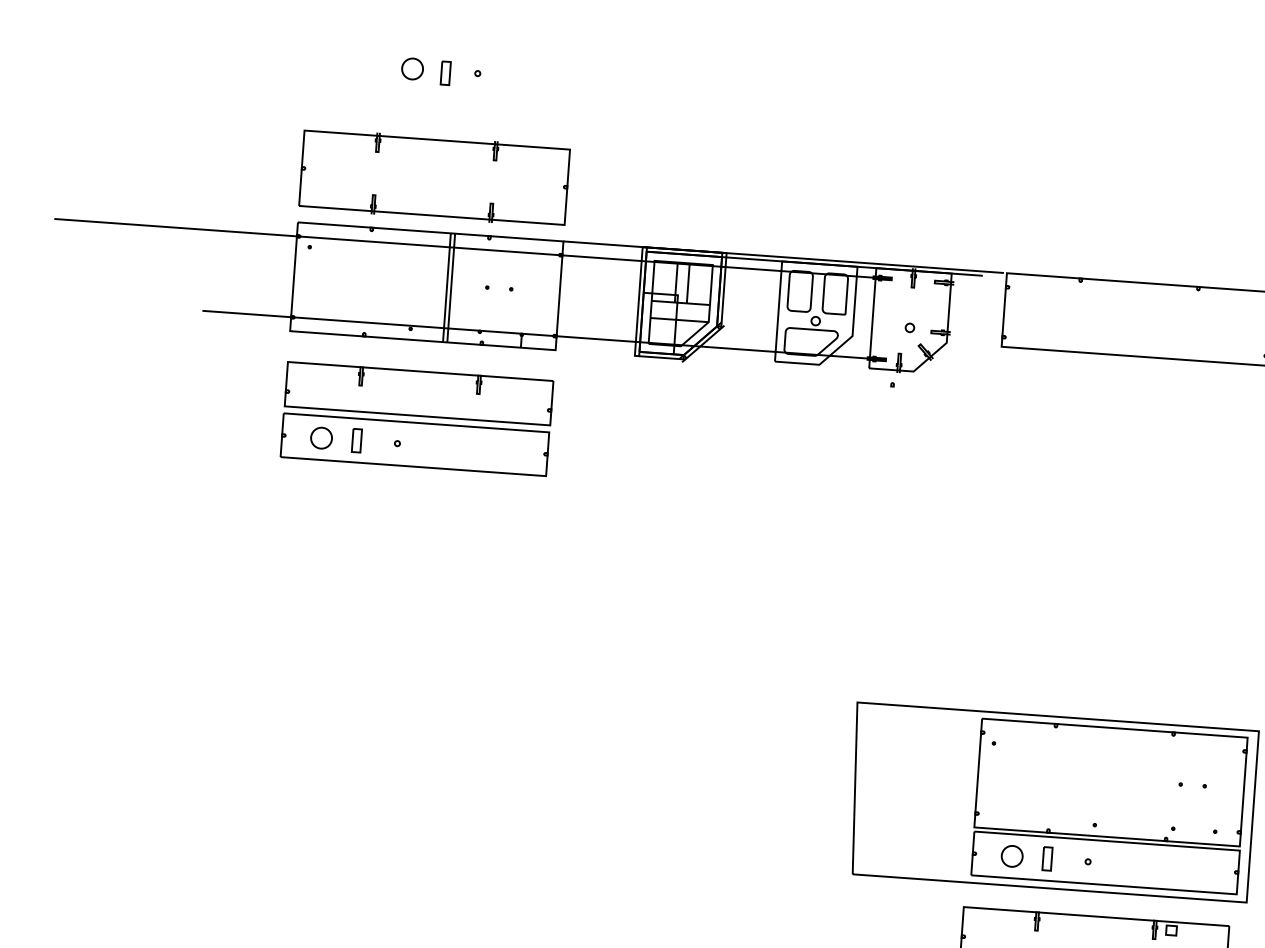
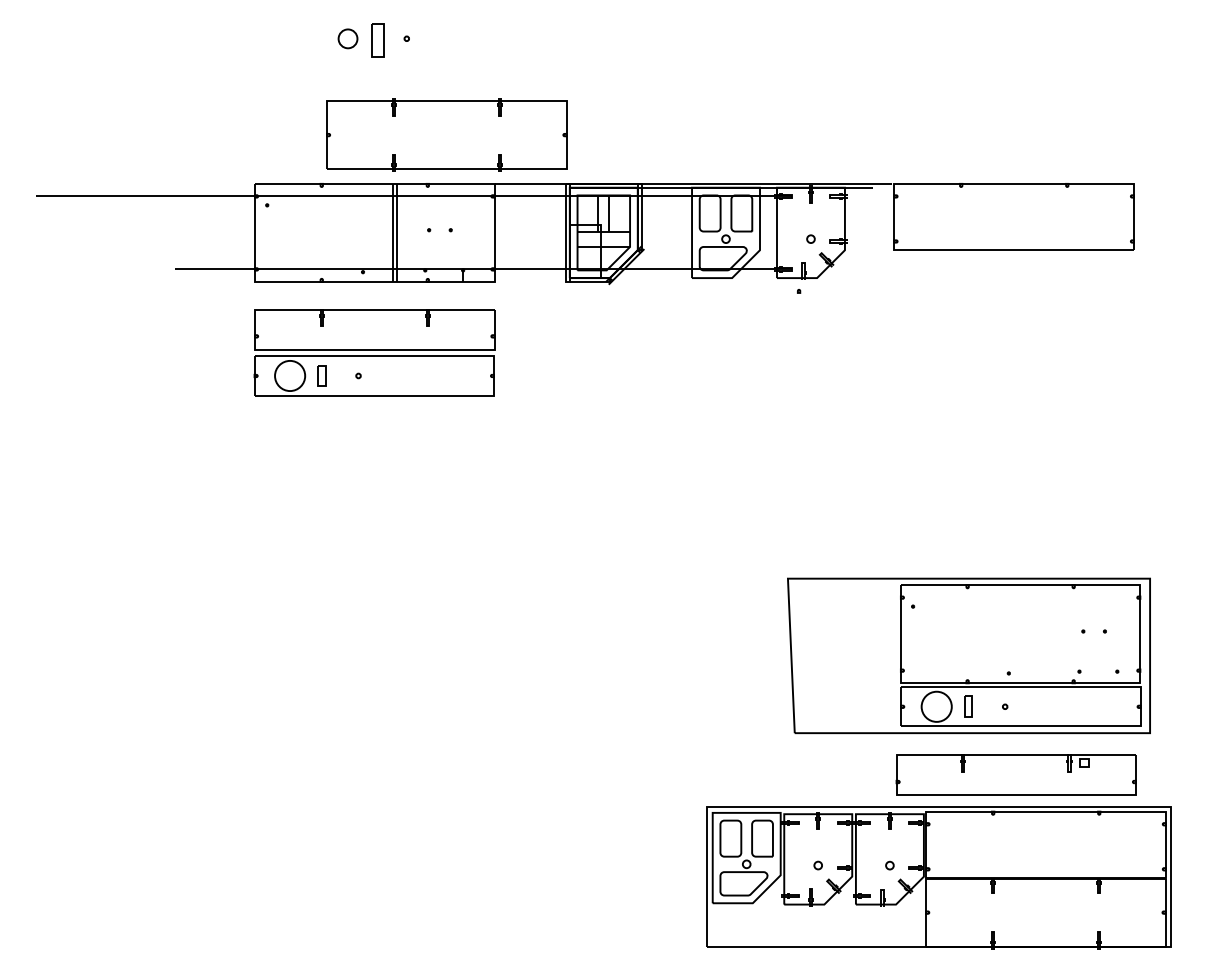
part: (445, 73) -> (377, 40), size x1.6
part: (434, 177) -> (446, 134), moved
circle: (320, 437) -> (289, 375), size x1.6
circle: (1011, 856) -> (936, 706), size x1.6

